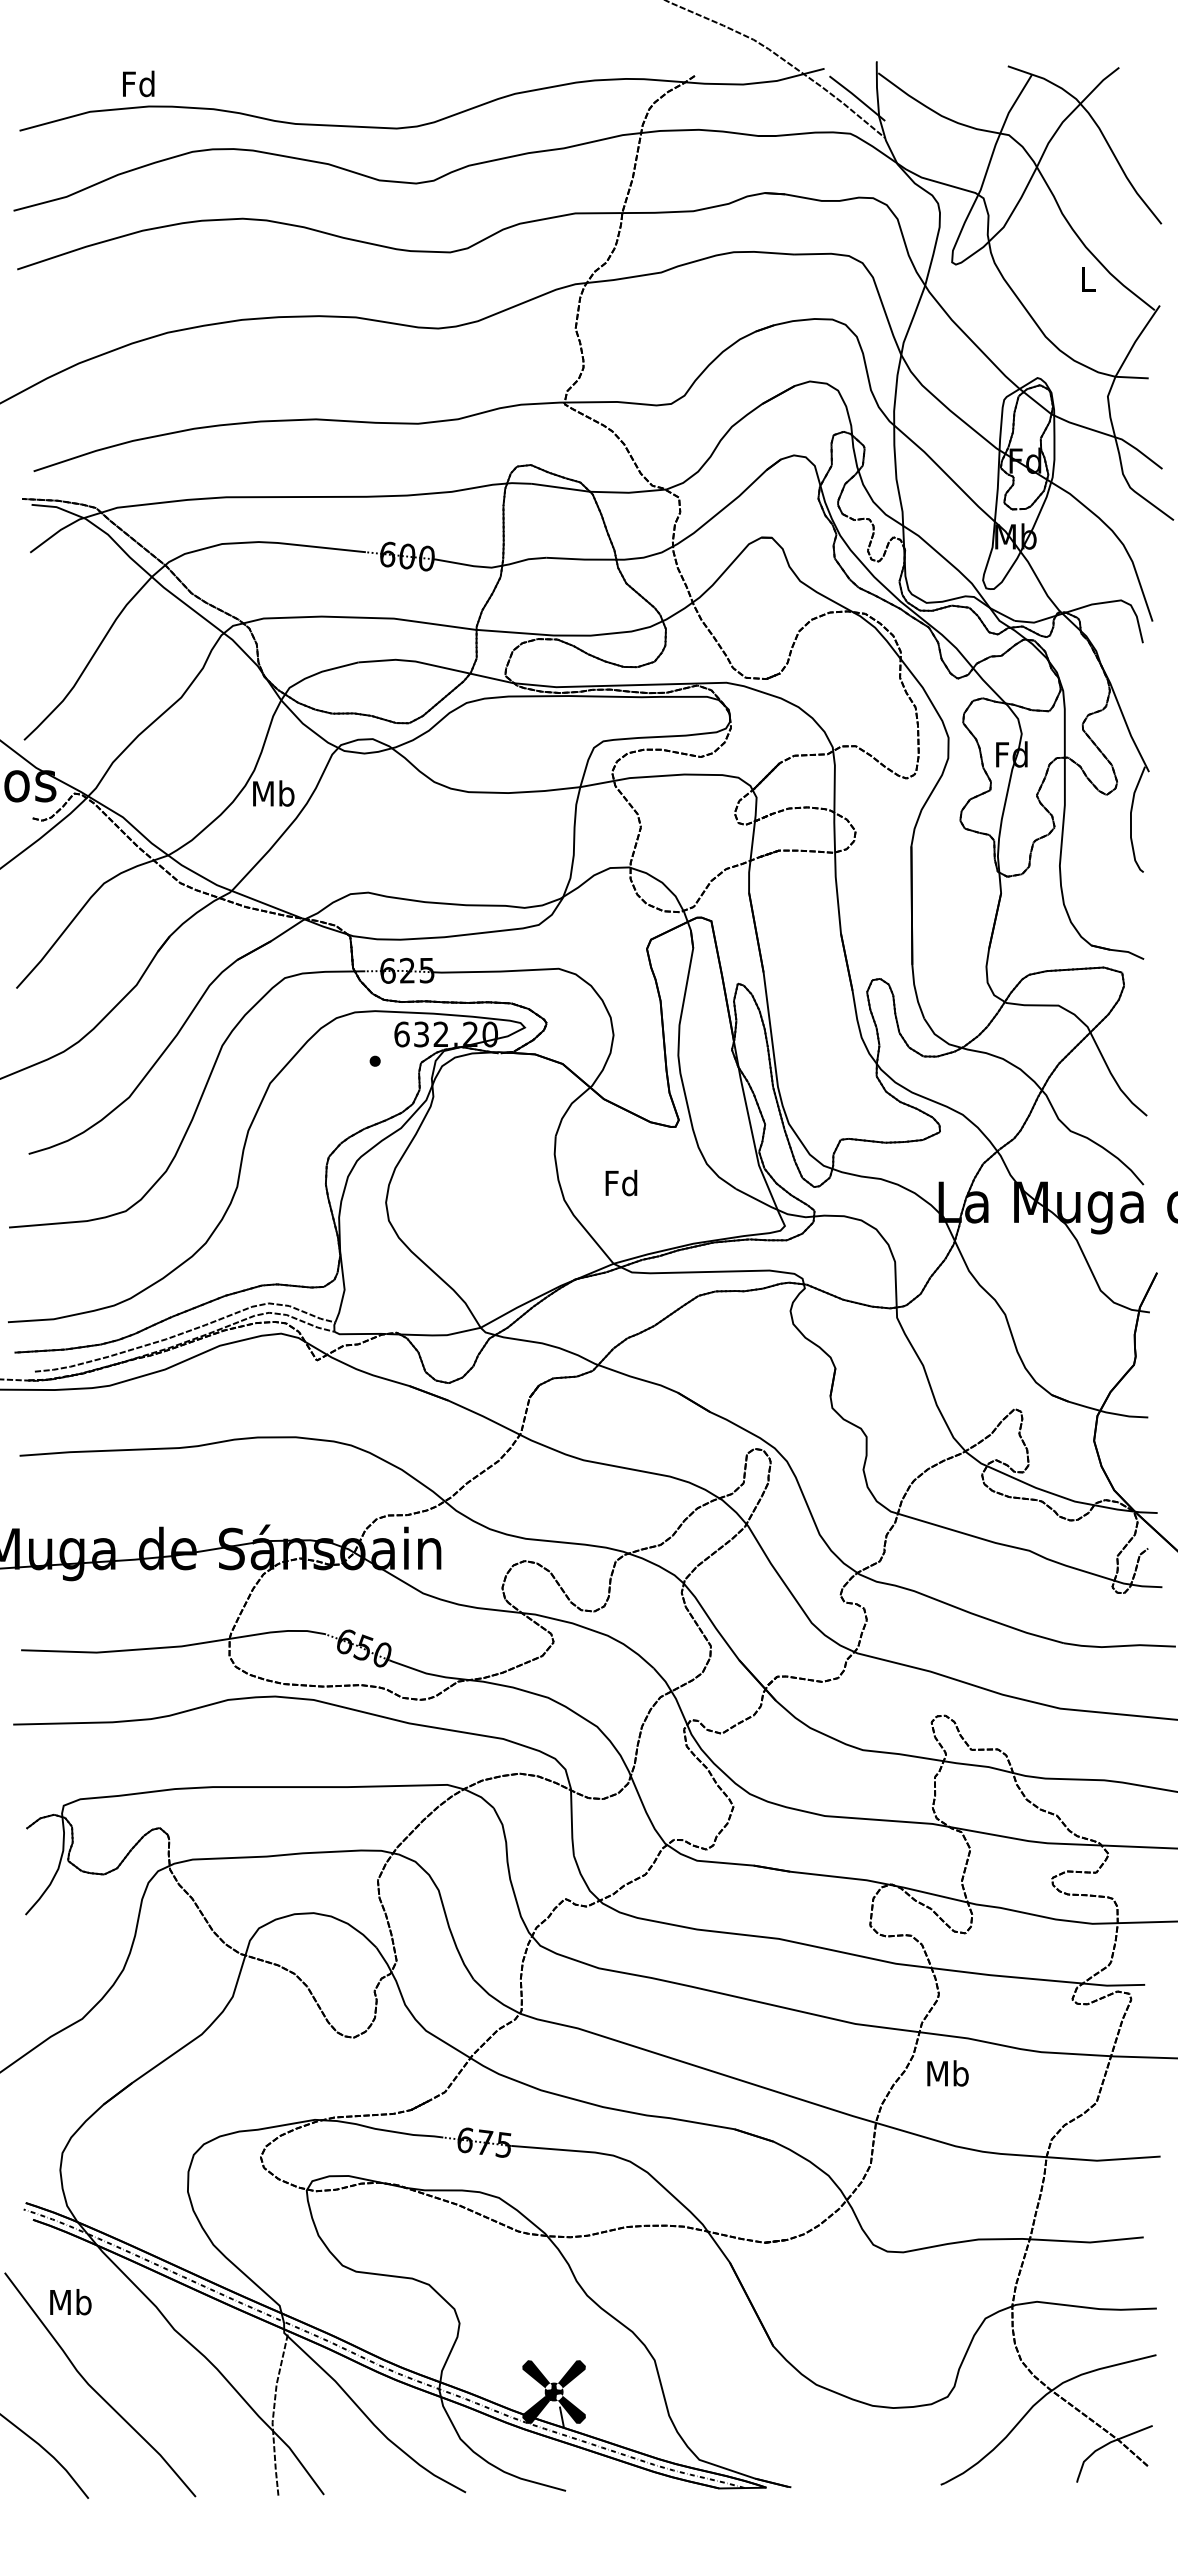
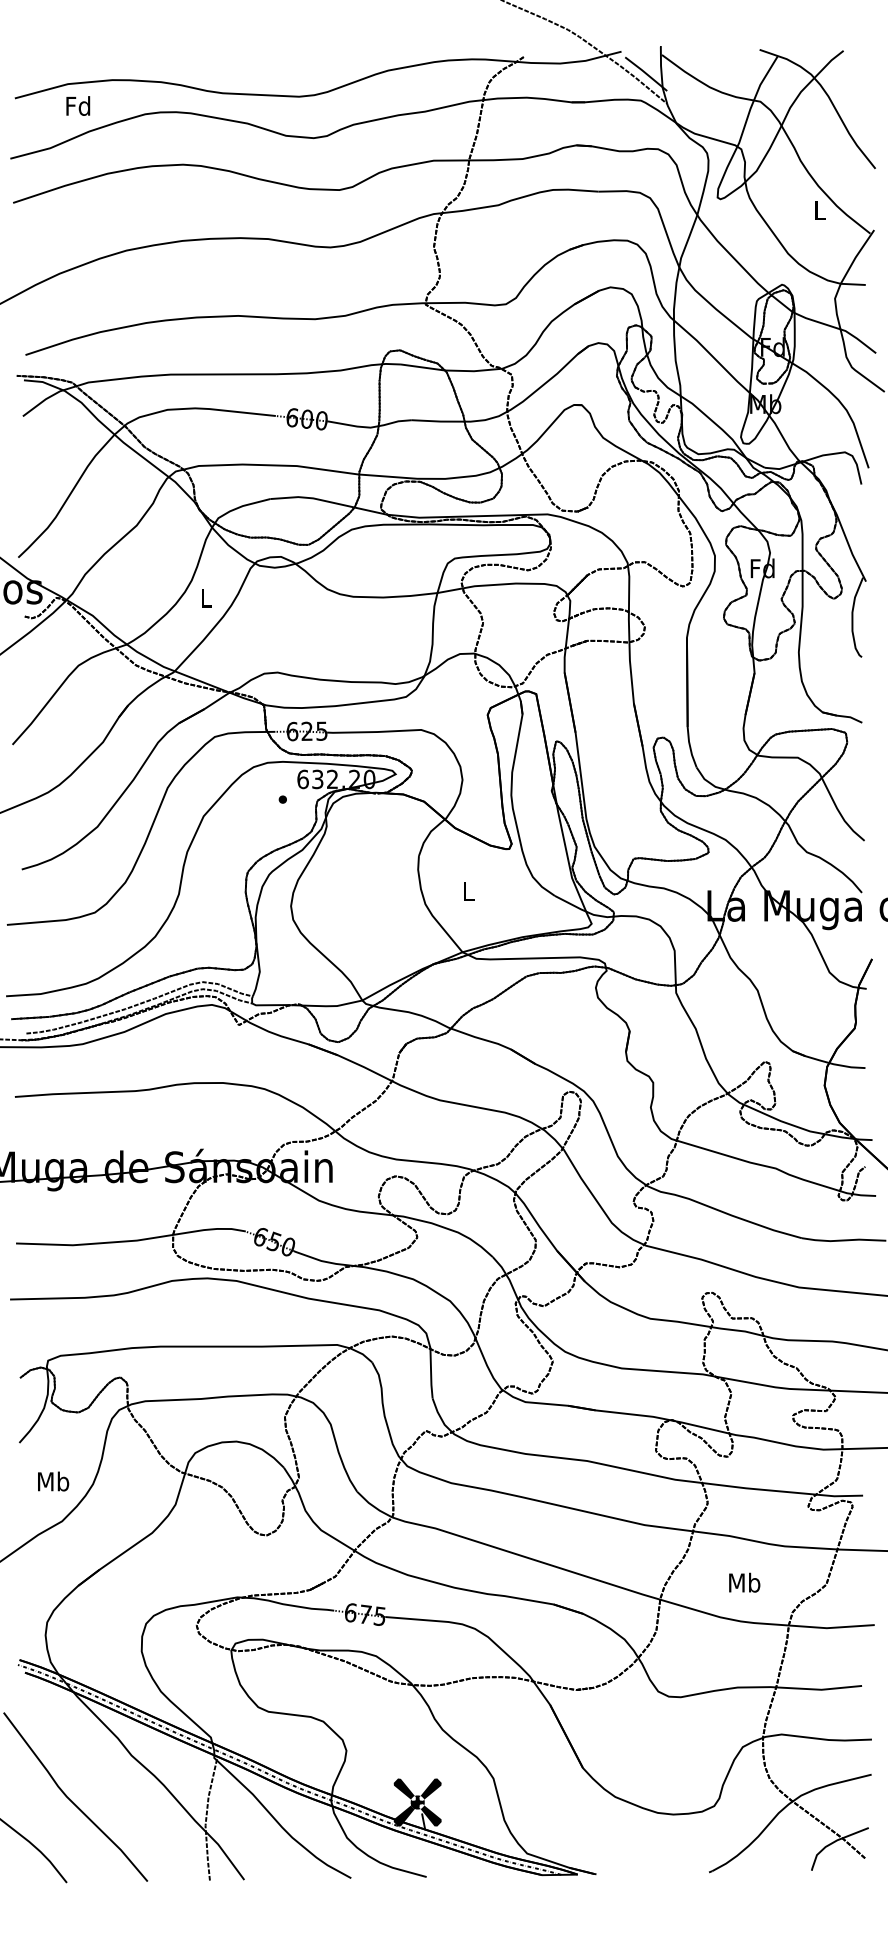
text: (138, 83) -> (78, 105), moved
text: (273, 793) -> (206, 597), Mb -> L
text: (621, 1182) -> (468, 890), Fd -> L
text: (947, 2073) -> (744, 1582), moved
text: (70, 2302) -> (53, 1481), moved

